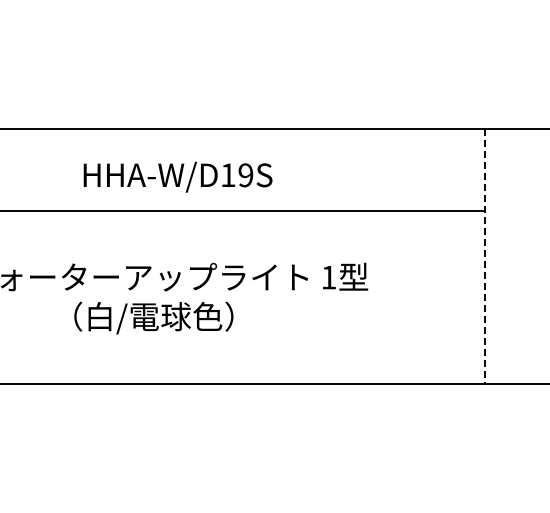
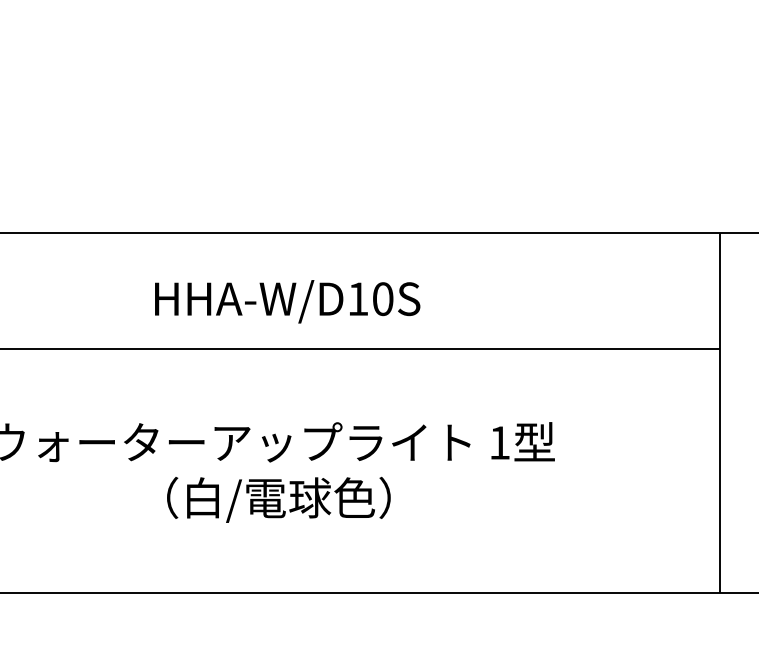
text: (245, 175) -> (382, 299), HHA-W/D19S -> HHA-W/D10S
line: (485, 256) -> (719, 413), dashed -> solid
text: (153, 317) -> (278, 499), moved

